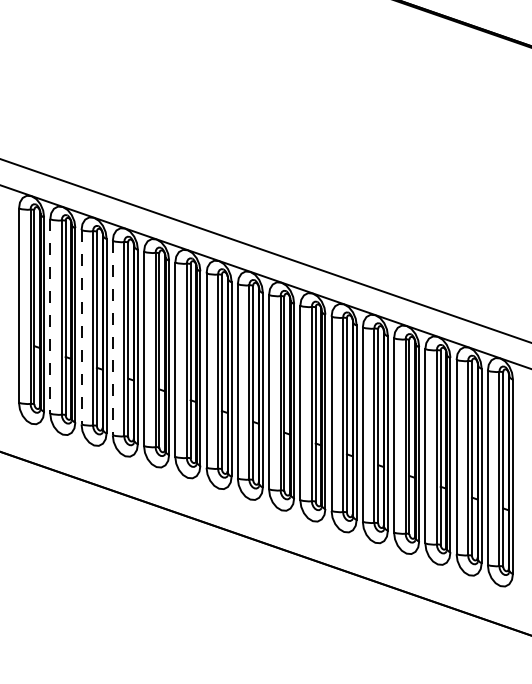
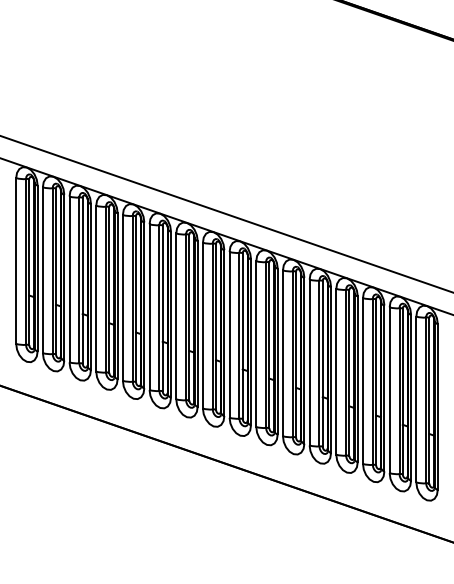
line: (49, 316) -> (42, 270), dashed -> solid
line: (81, 327) -> (69, 279), dashed -> solid
line: (113, 337) -> (96, 288), dashed -> solid

